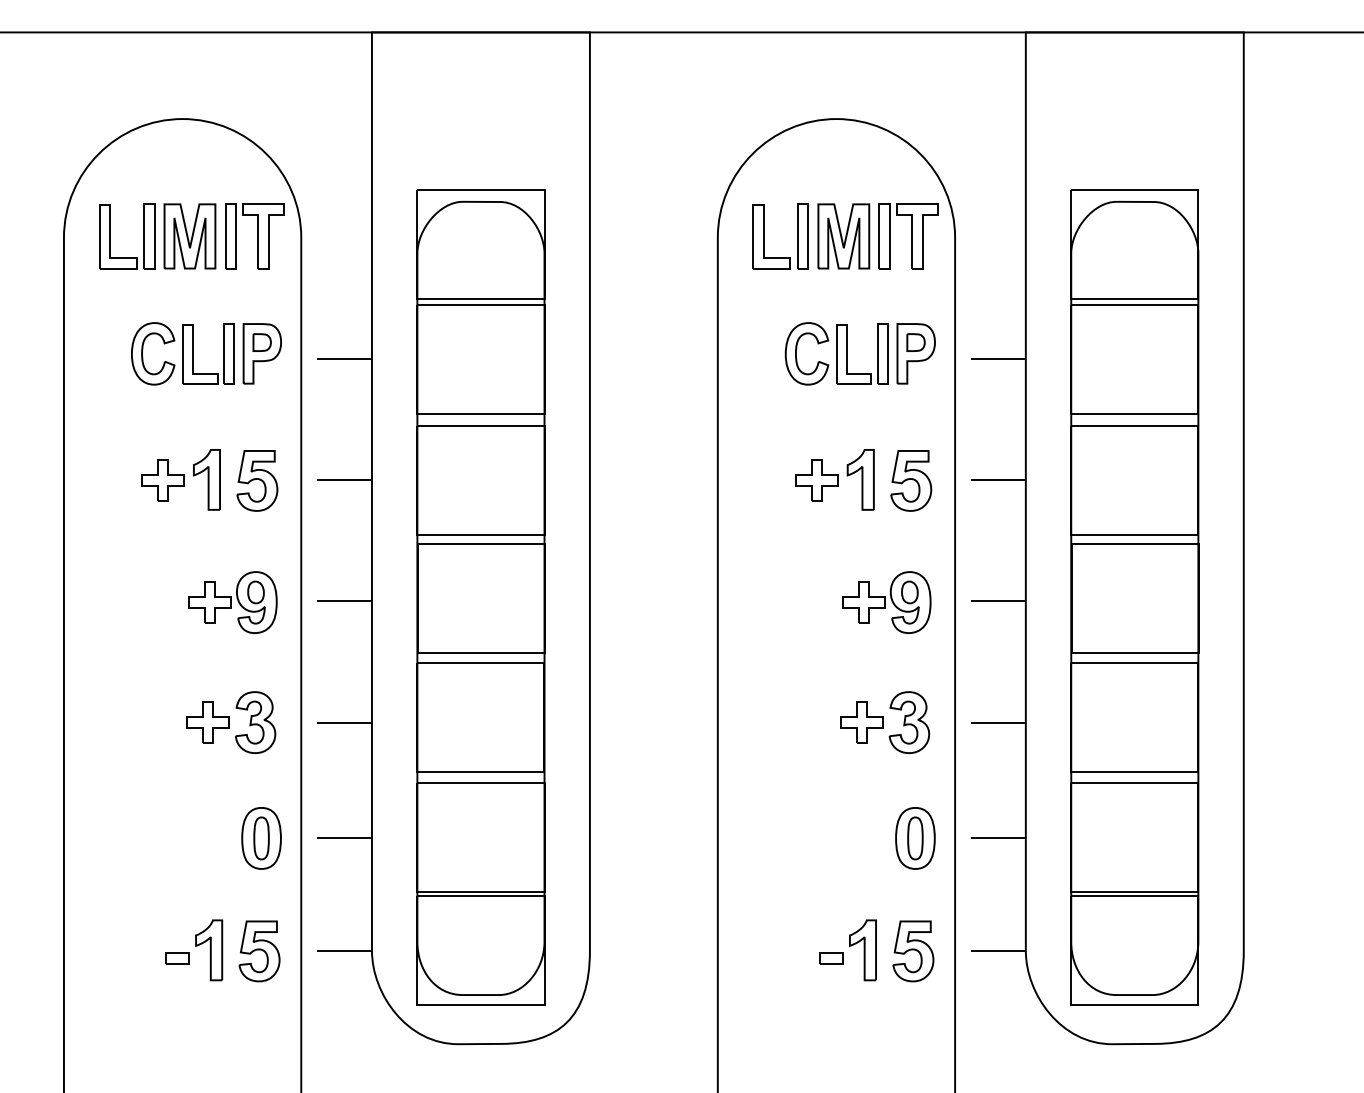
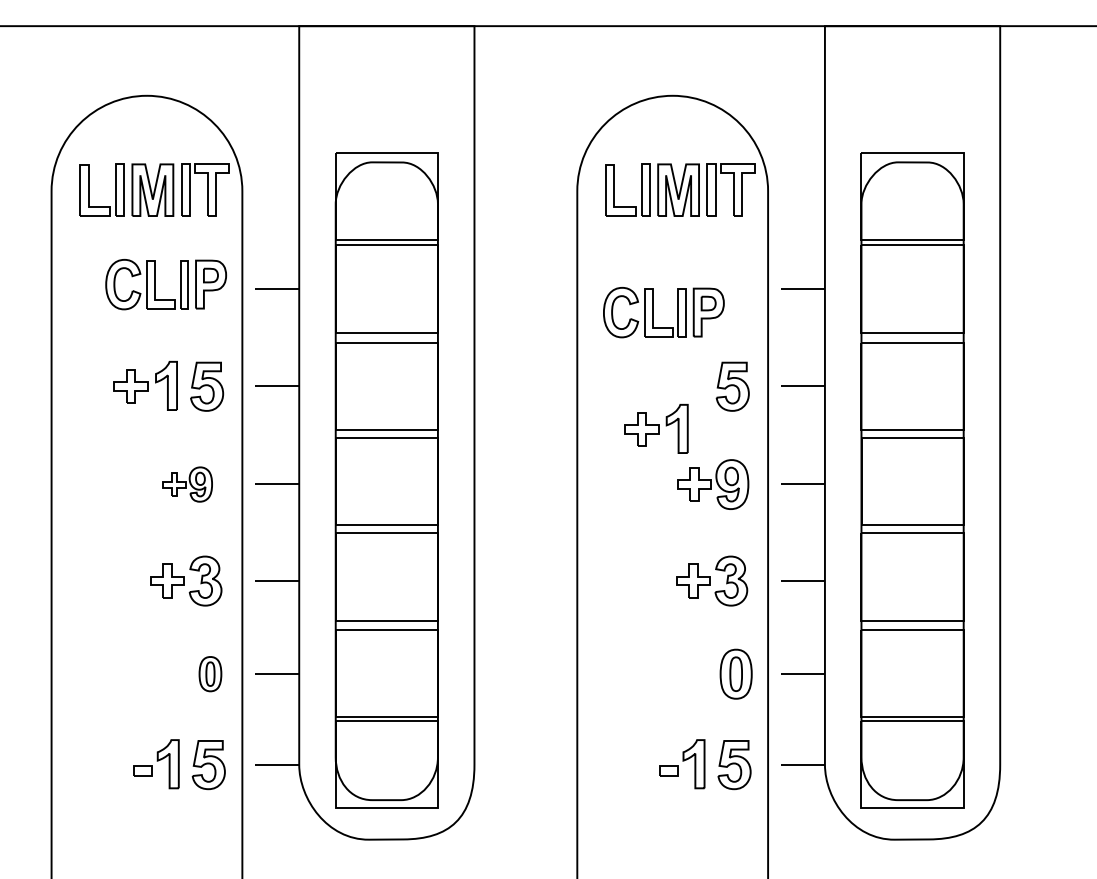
part: (847, 353) -> (653, 312), moved
part: (834, 479) -> (656, 428), moved
part: (233, 602) -> (187, 484), size x0.7
part: (261, 837) -> (210, 673), size x0.7

